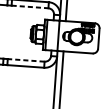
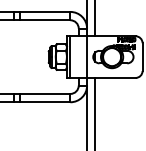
line: (30, 7) -> (45, 20), dashed -> solid
line: (25, 60) -> (44, 93), dashed -> solid

